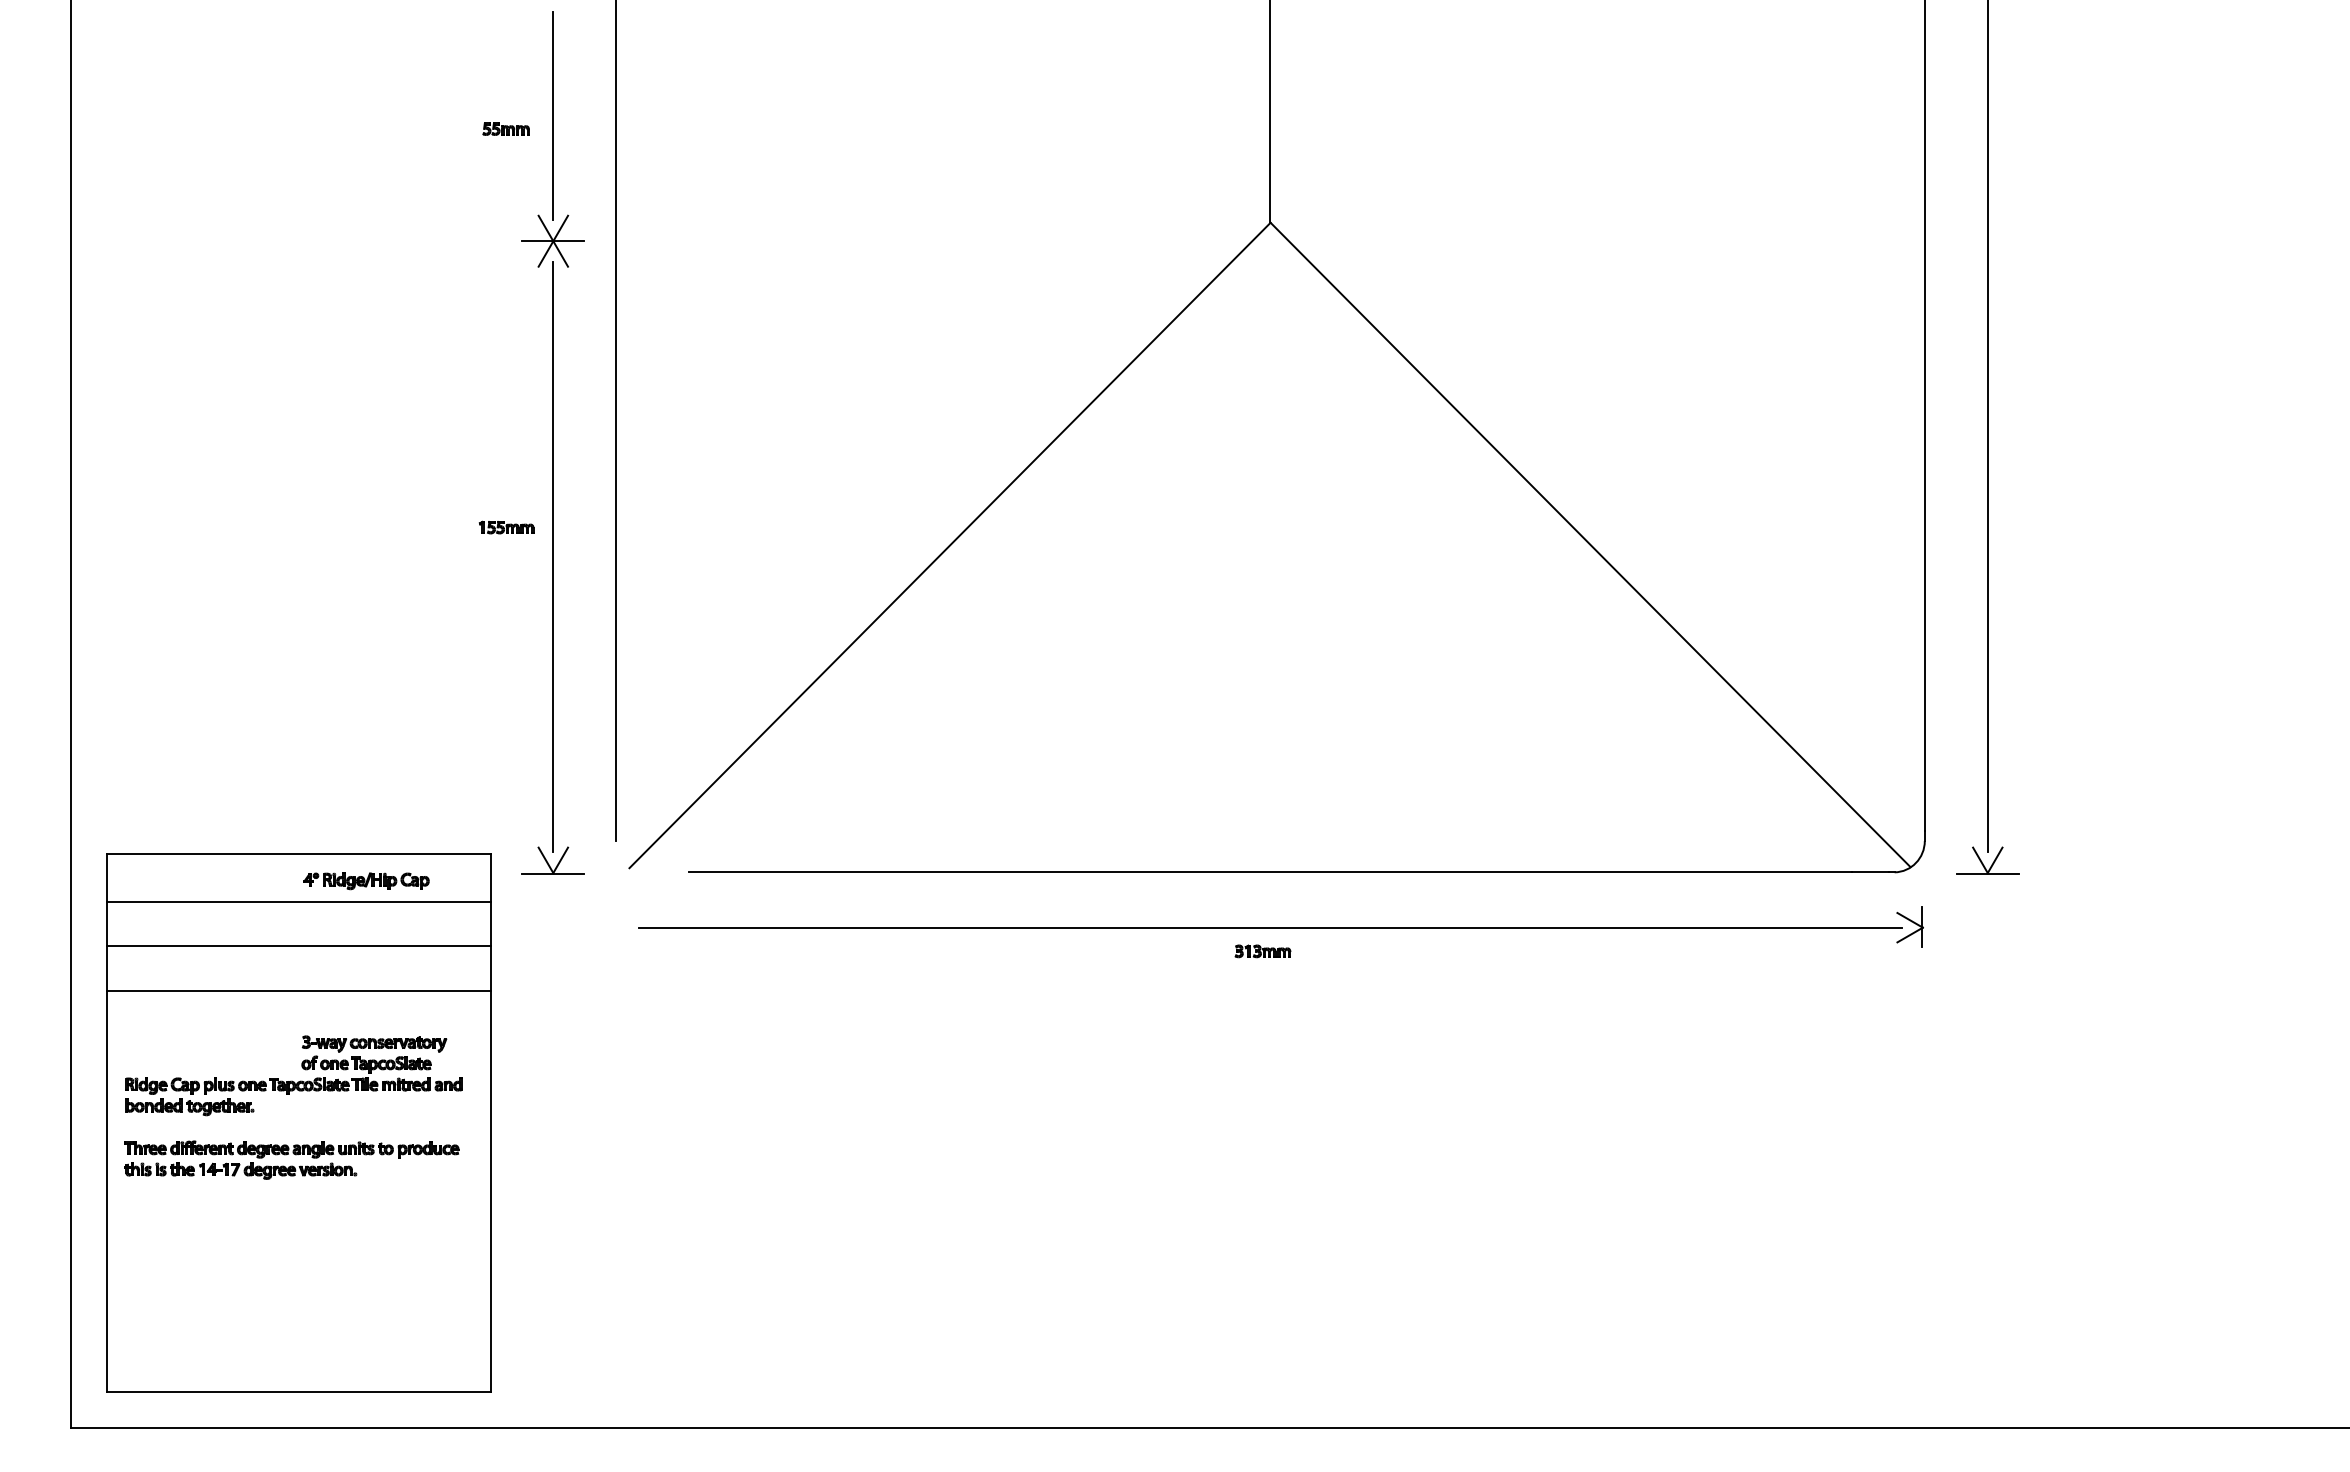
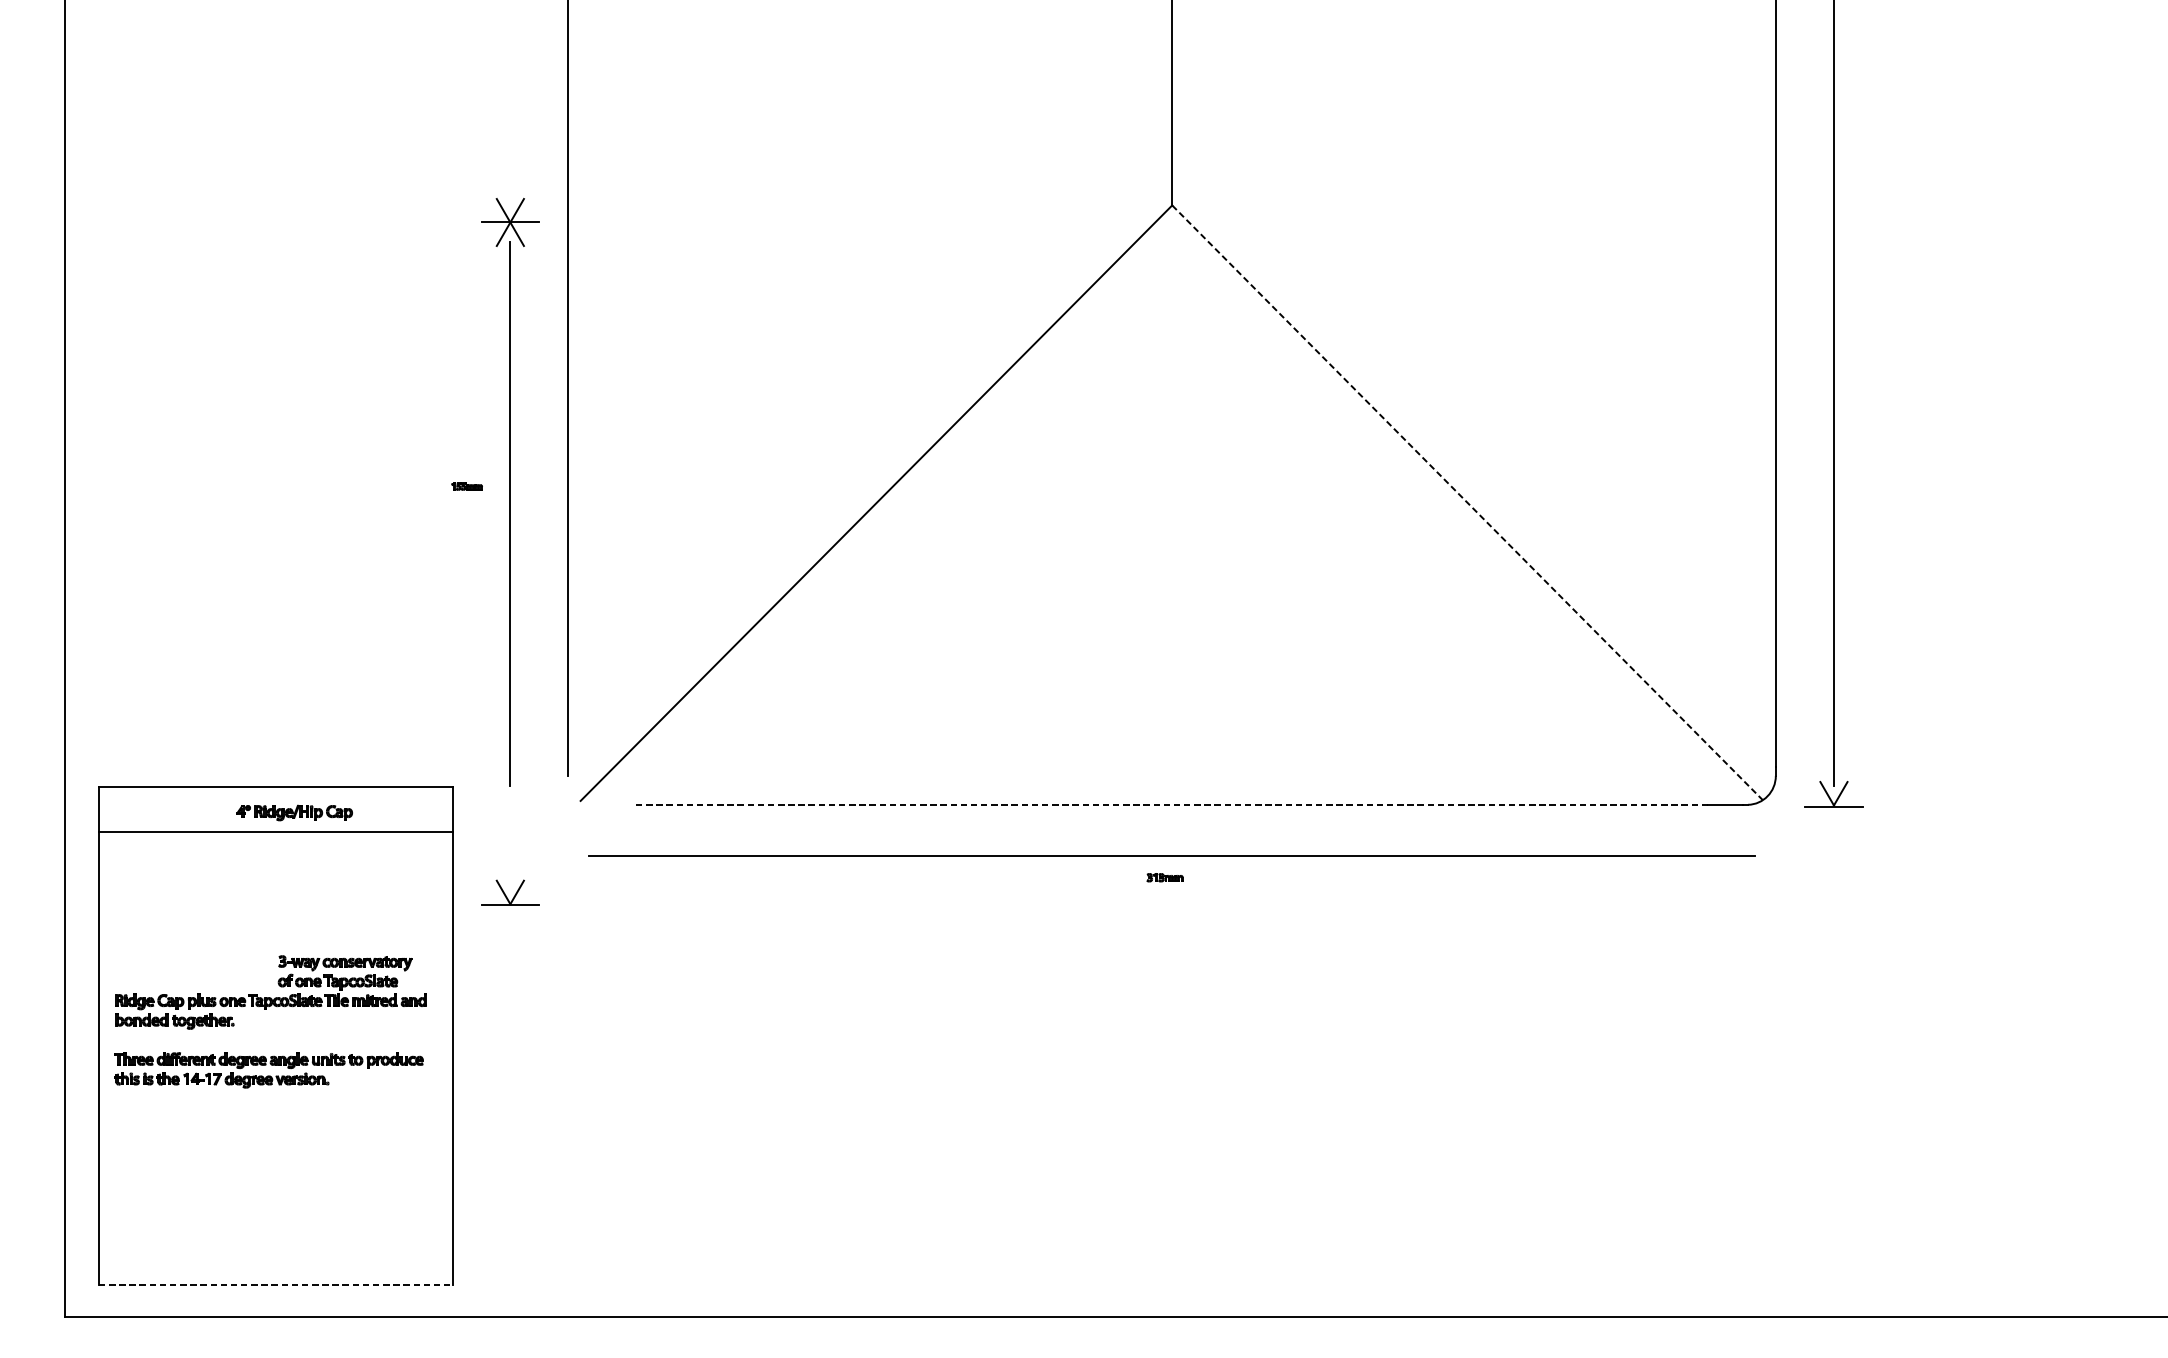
line: (553, 116) -> (510, 107), removed
part: (505, 128) -> (466, 118), removed
part: (506, 527) -> (467, 486), size x0.6
line: (1590, 545) -> (1467, 503), solid -> dashed
part: (552, 860) -> (509, 892), moved
line: (1271, 872) -> (1173, 804), solid -> dashed
part: (366, 881) -> (294, 813), moved
part: (1909, 926) -> (1761, 854), removed
line: (298, 946) -> (275, 873), removed
part: (1262, 951) -> (1164, 877), size x0.7
line: (298, 990) -> (275, 913), removed
line: (299, 1392) -> (276, 1284), solid -> dashed

